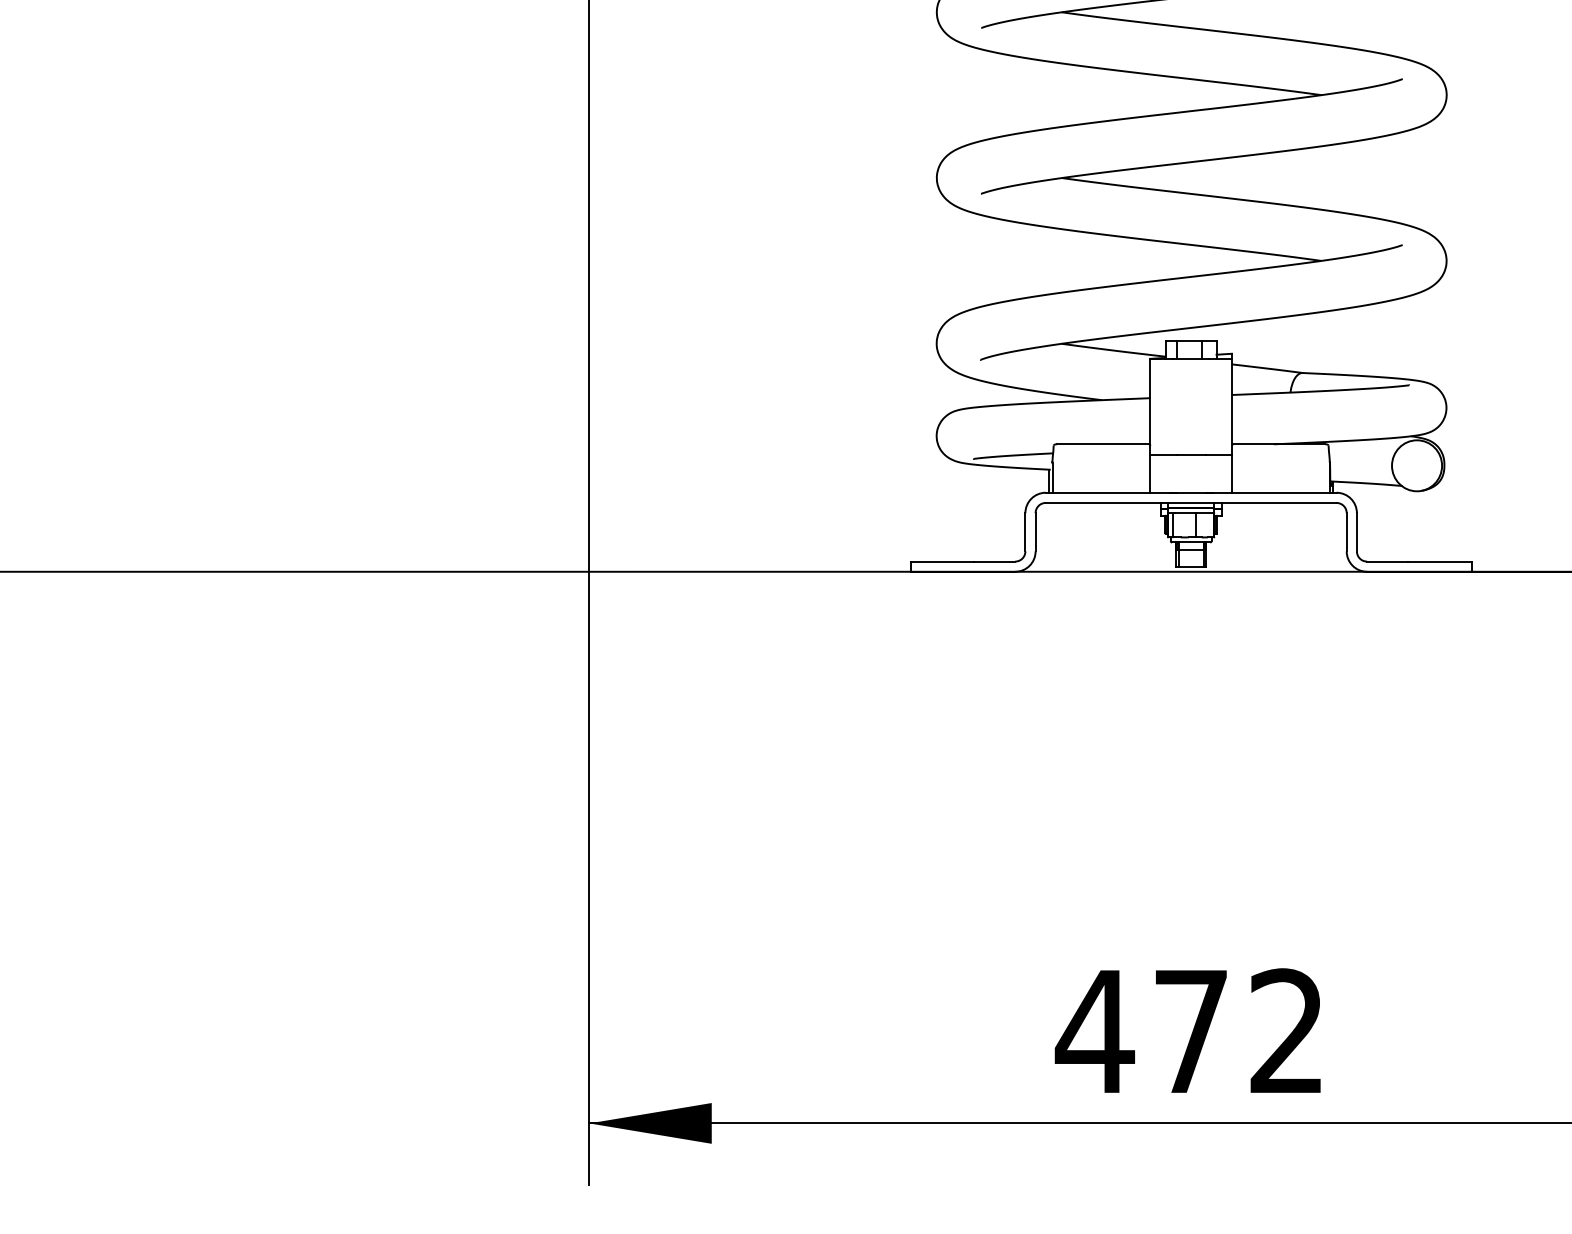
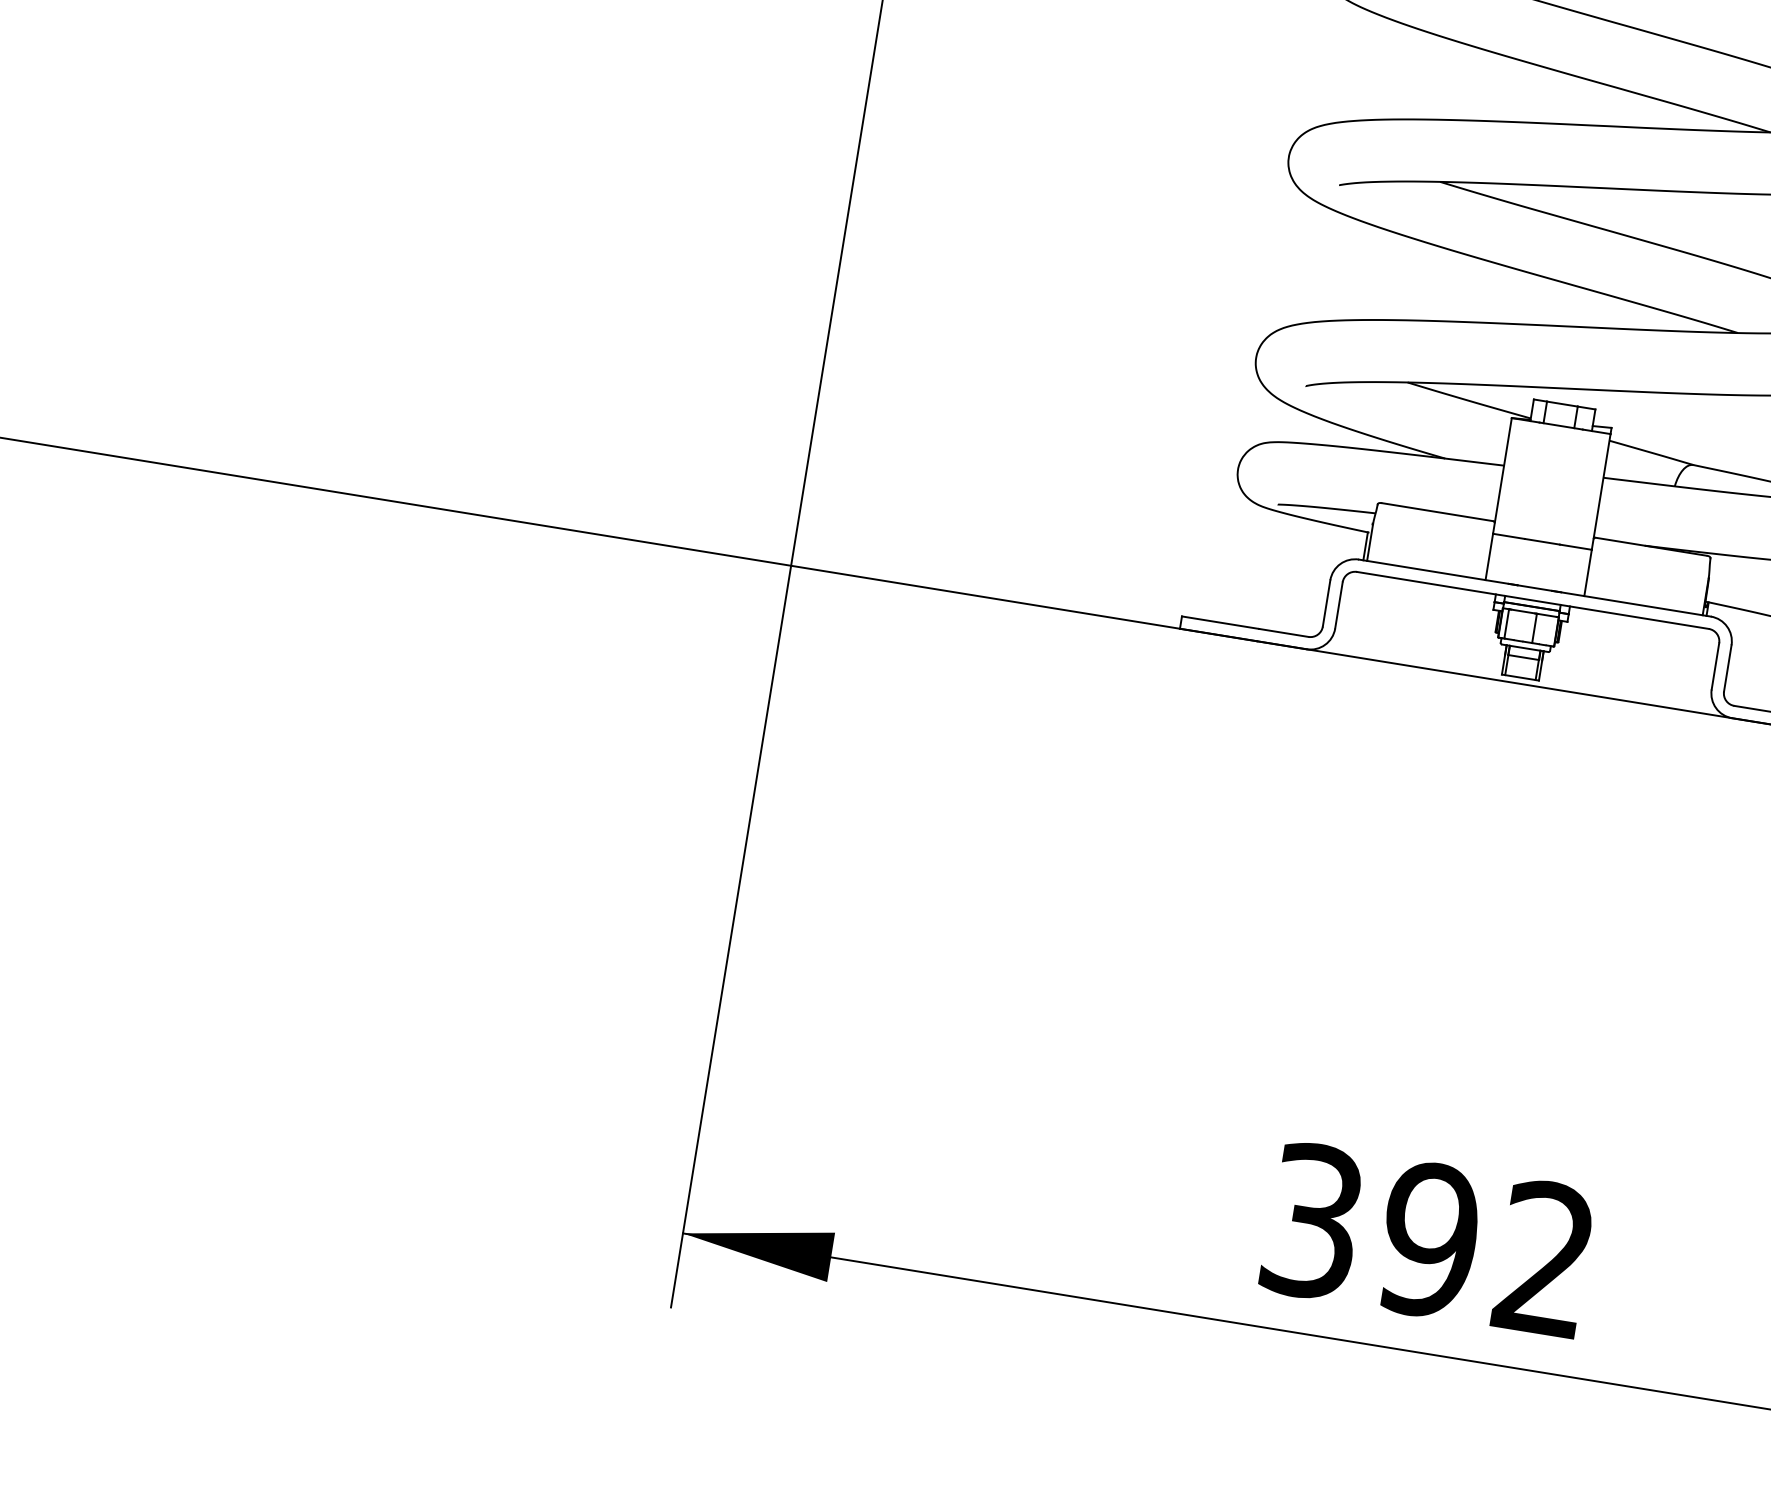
text: (1141, 1031) -> (1369, 1230), 472 -> 392

